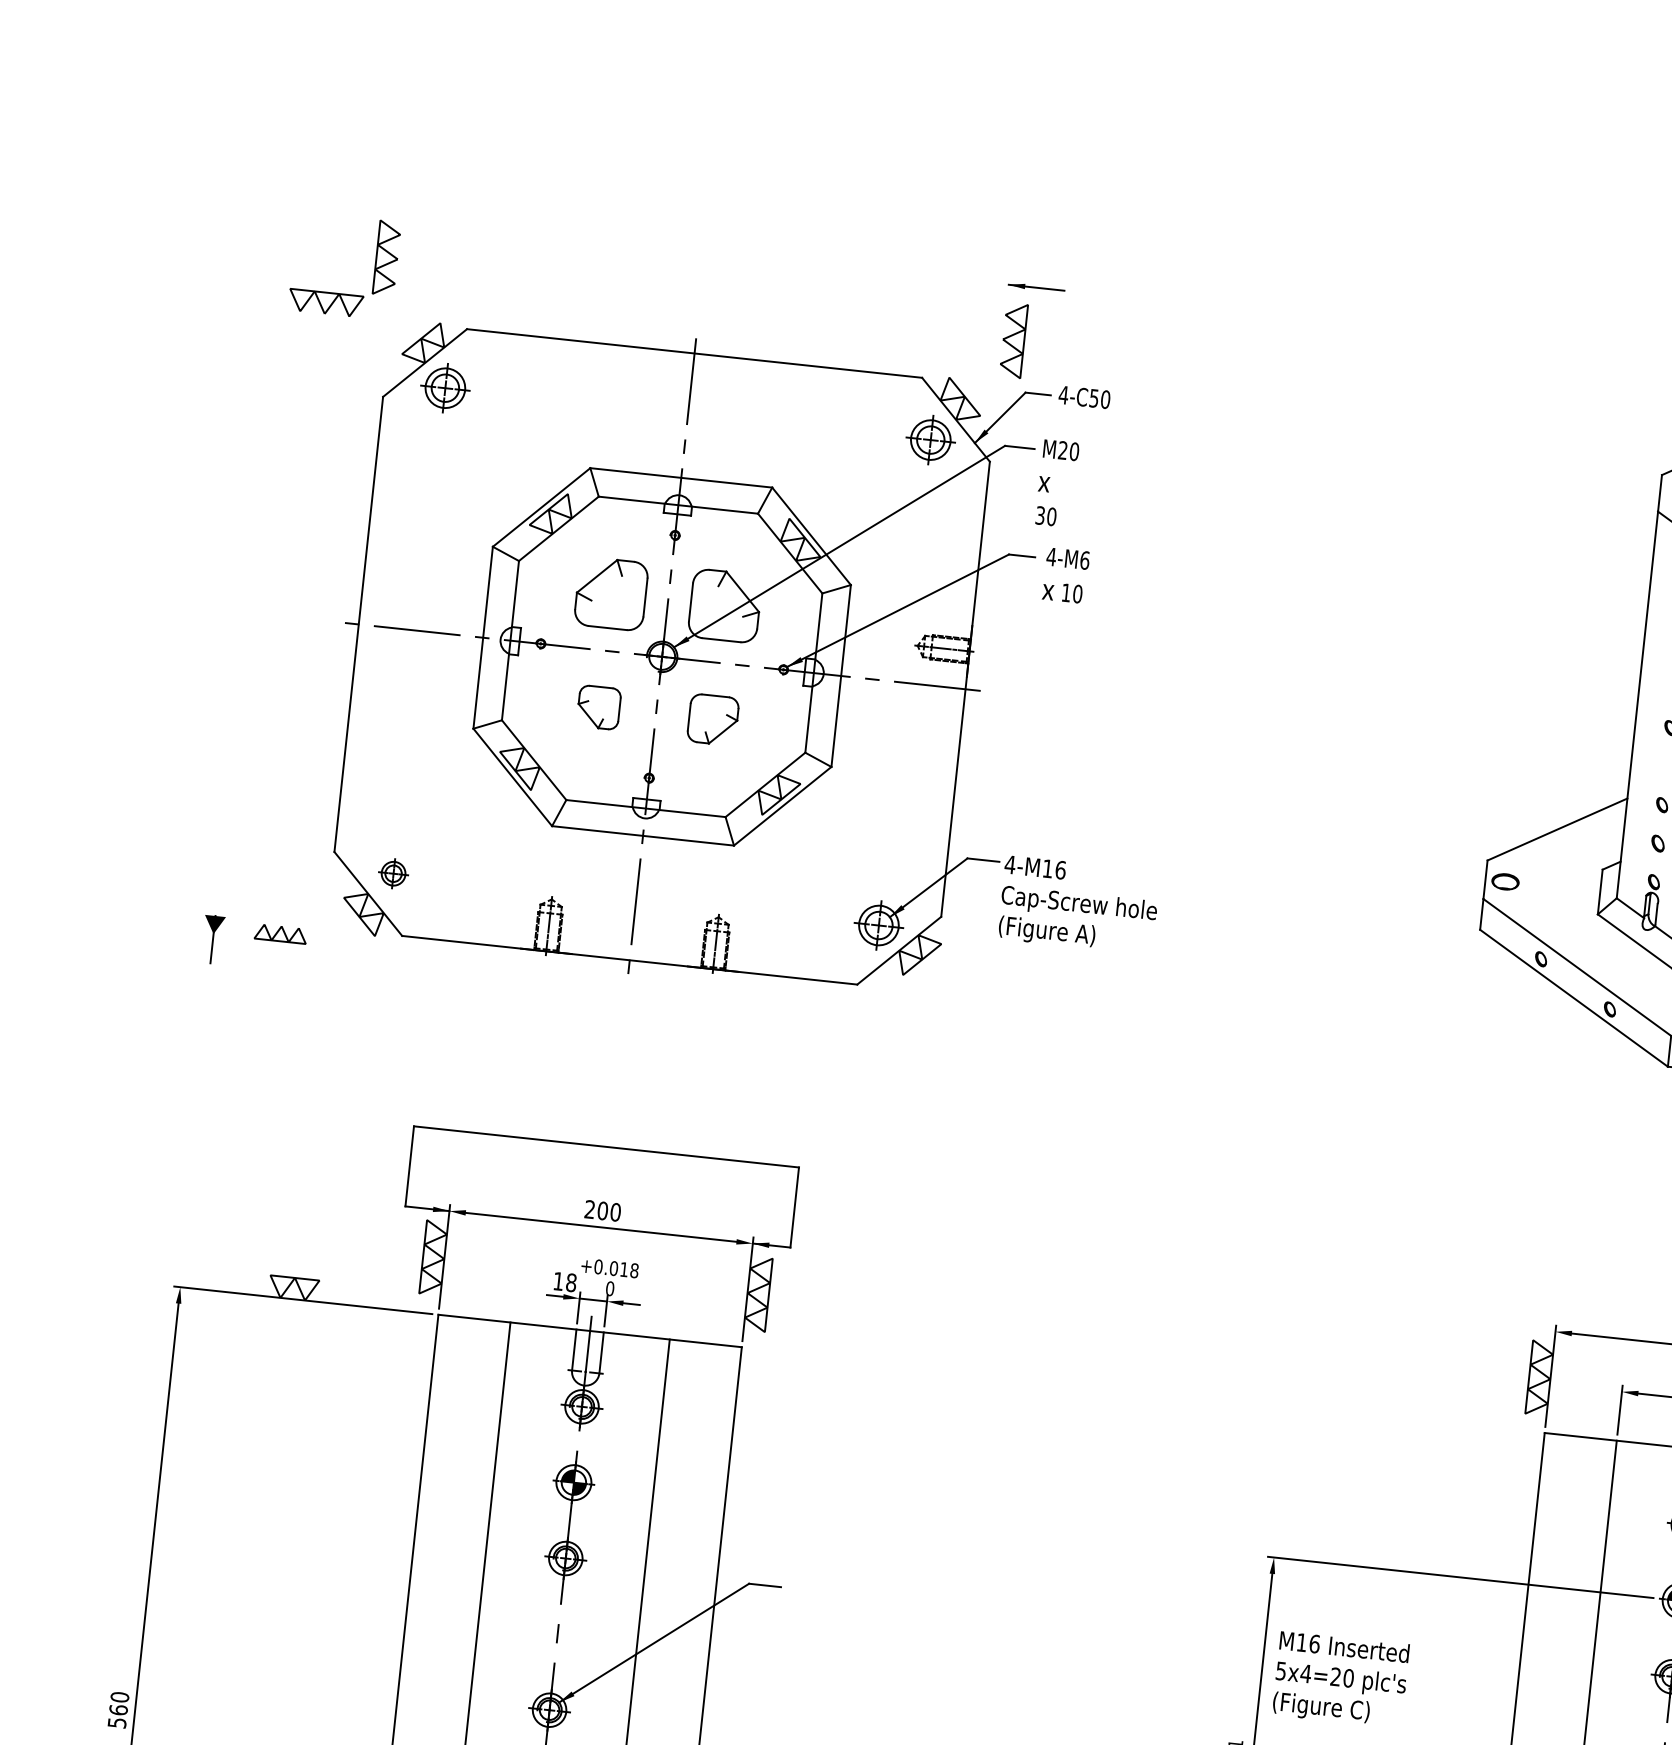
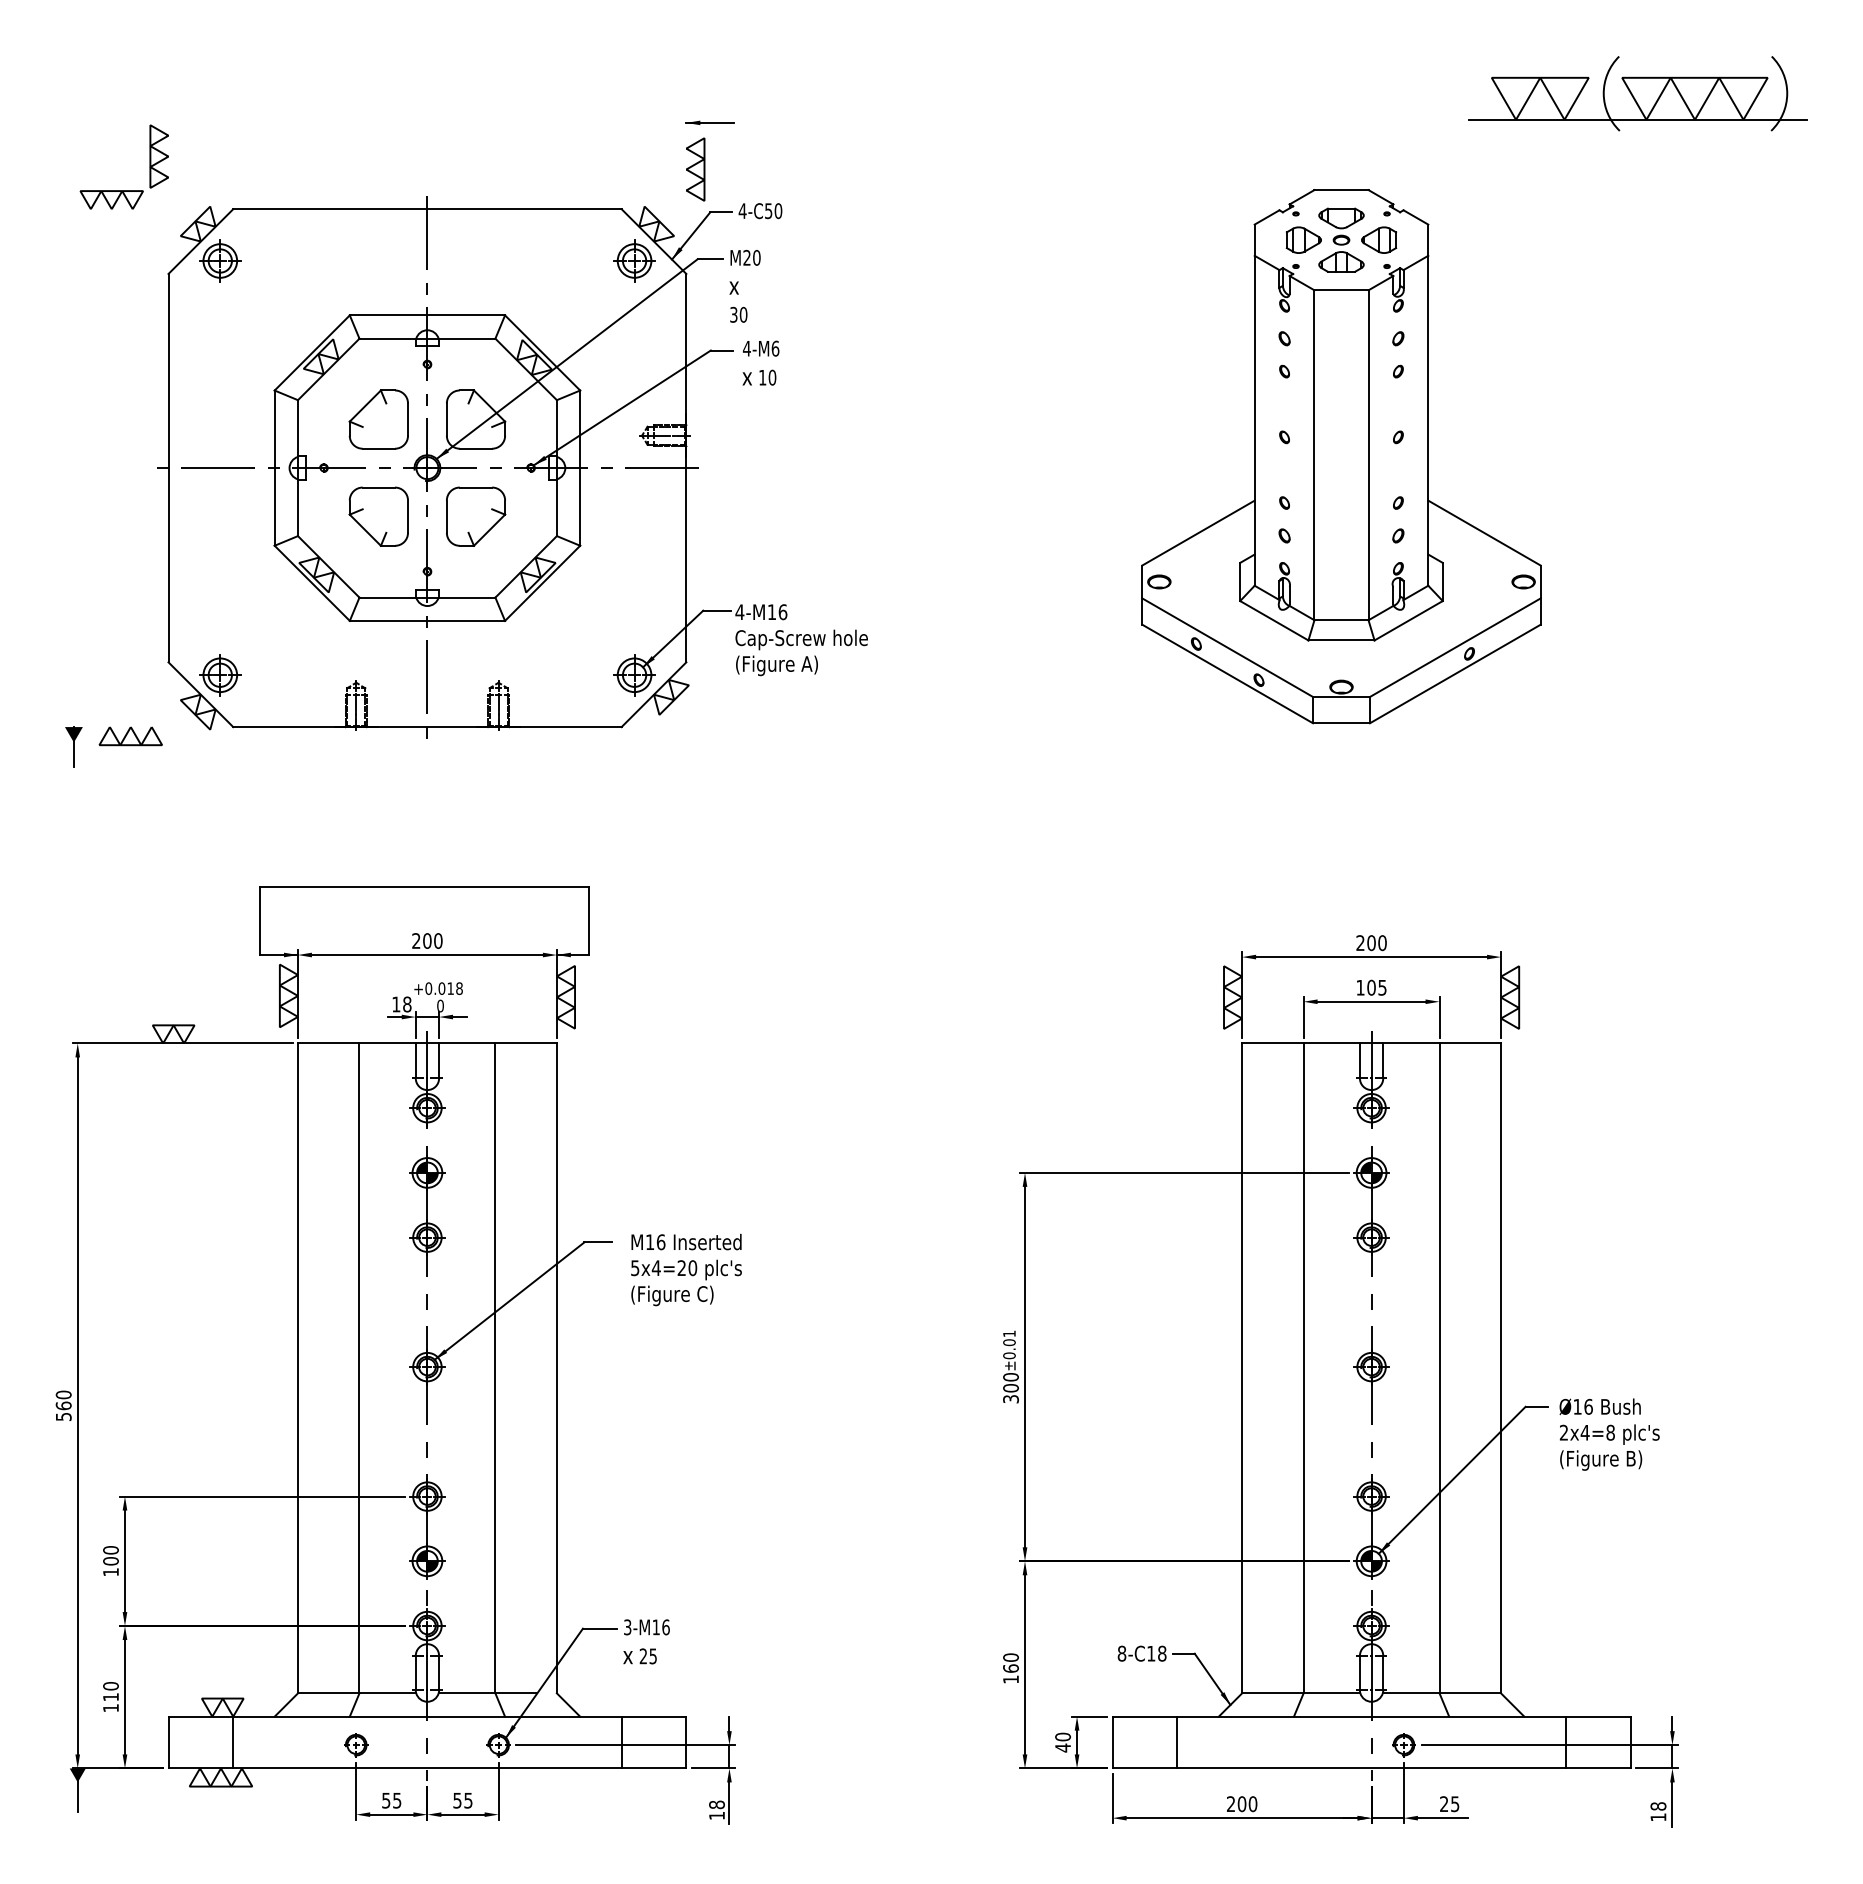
part: (598, 707) -> (378, 516), size x1.67
part: (713, 719) -> (476, 516), size x1.43
part: (393, 873) -> (220, 675), size x1.67
part: (280, 934) -> (130, 736), size x1.43
text: (1341, 1679) -> (686, 1269), moved

